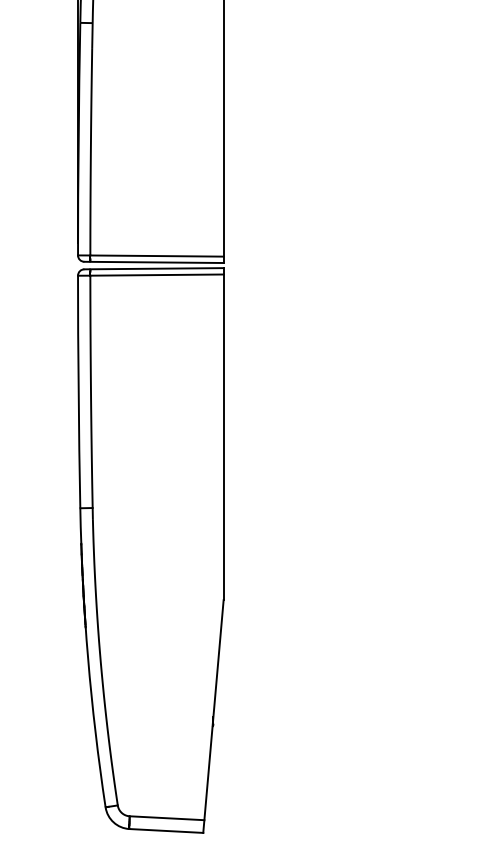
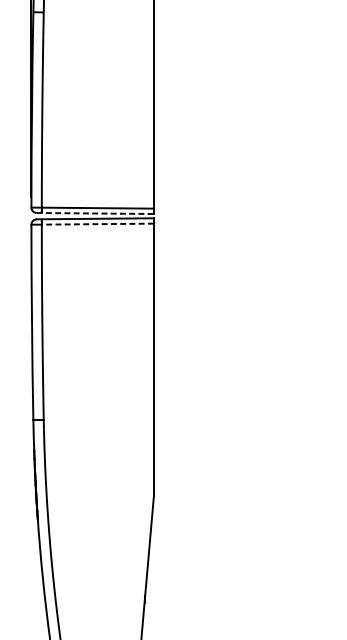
line: (153, 262) -> (94, 213), solid -> dashed
line: (156, 275) -> (97, 224), solid -> dashed

